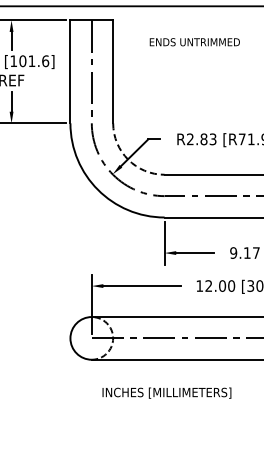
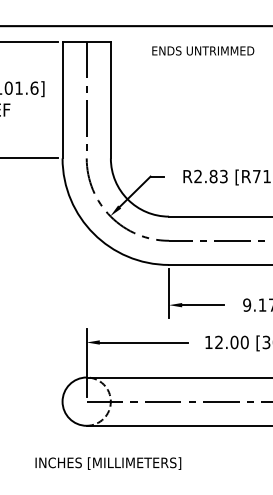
text: (194, 42) -> (202, 51), moved
arc: (128, 159) -> (128, 199), dashed -> solid
text: (166, 392) -> (107, 462), moved

